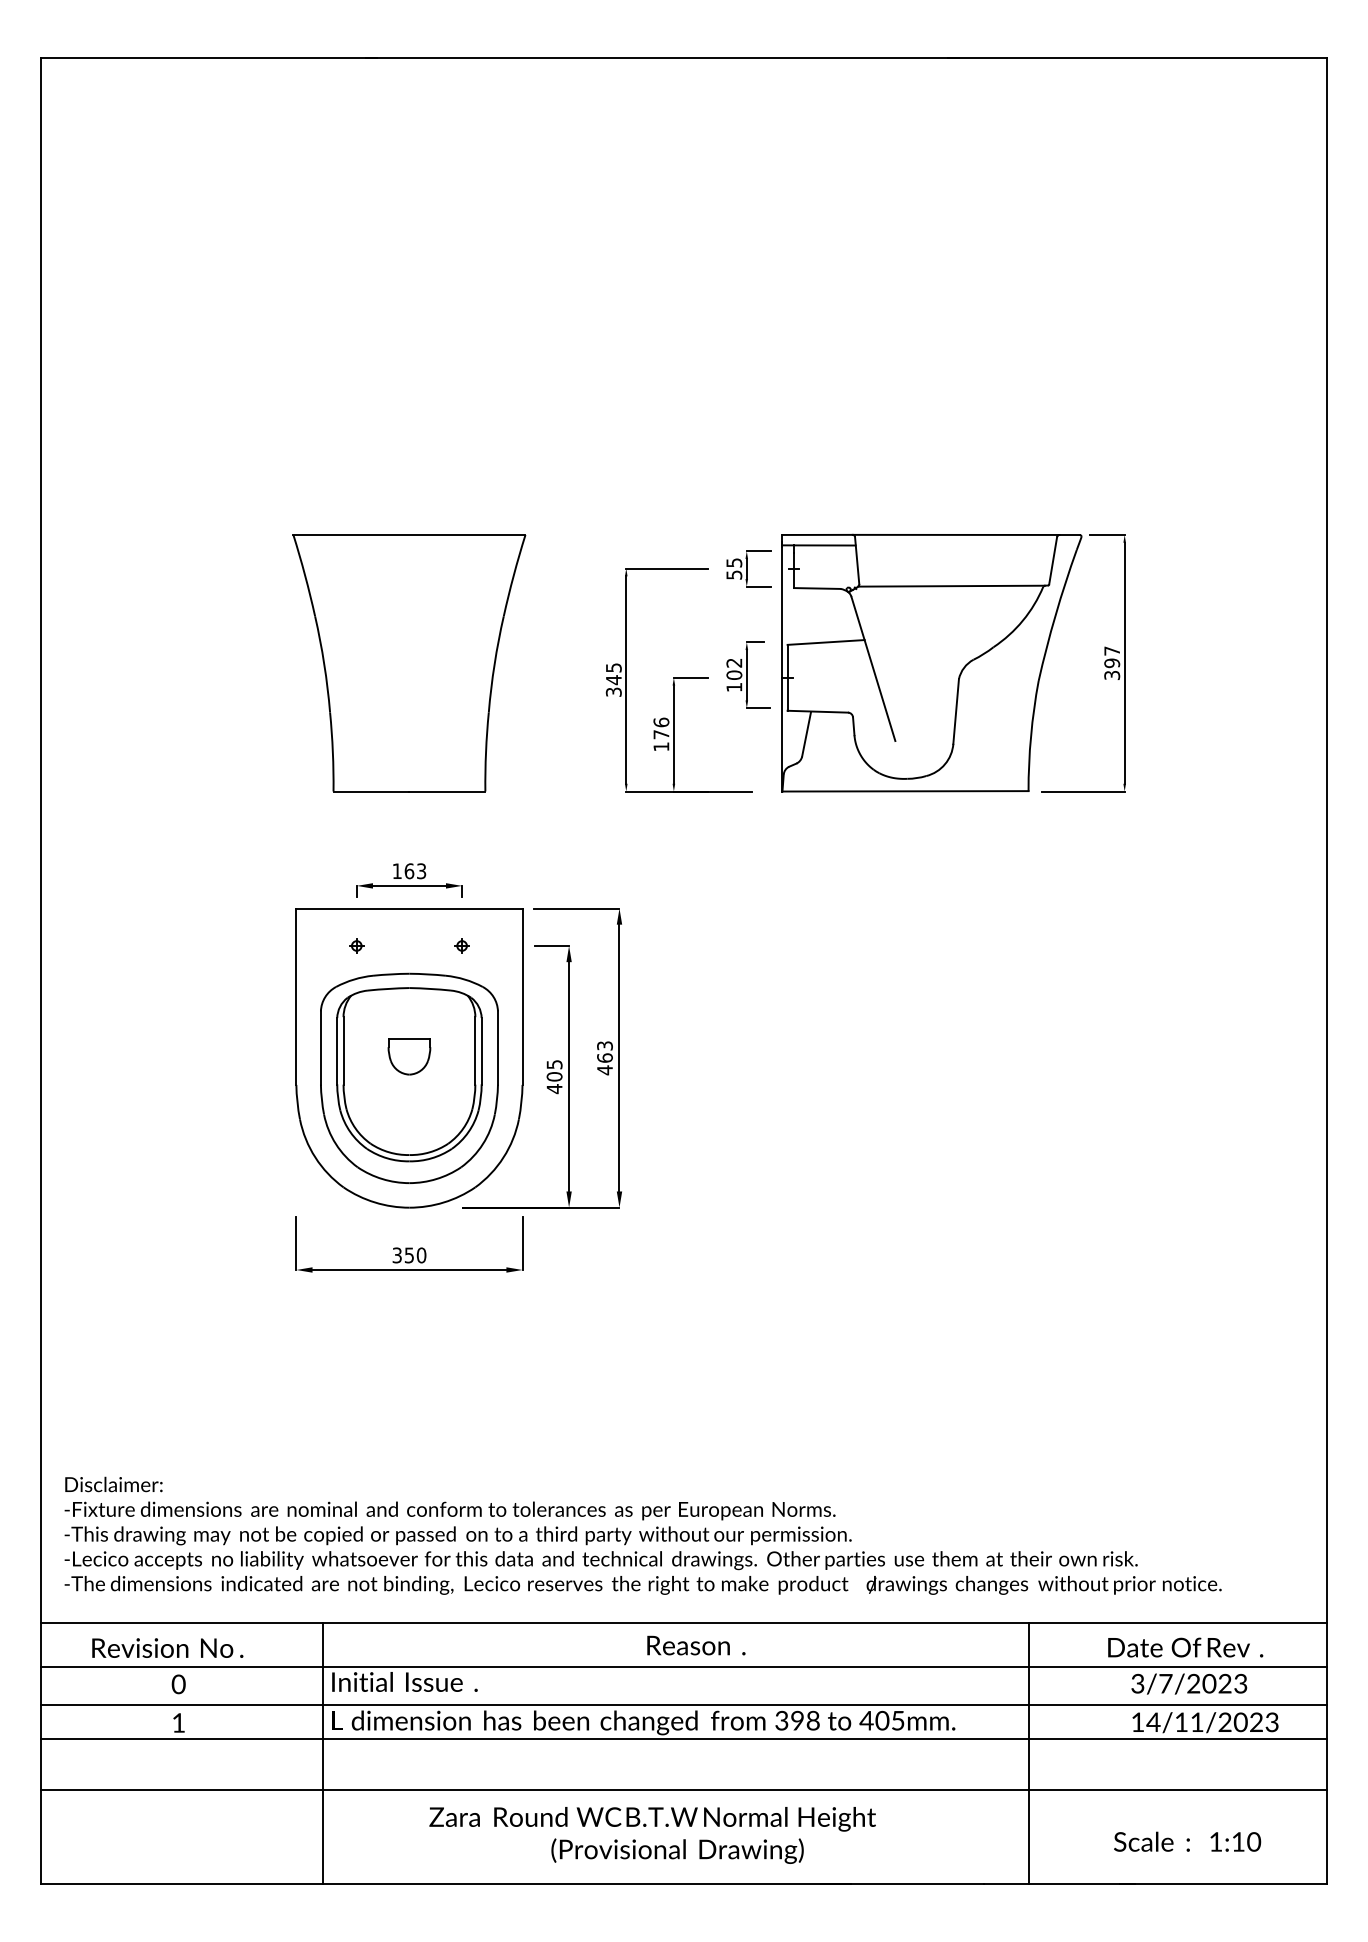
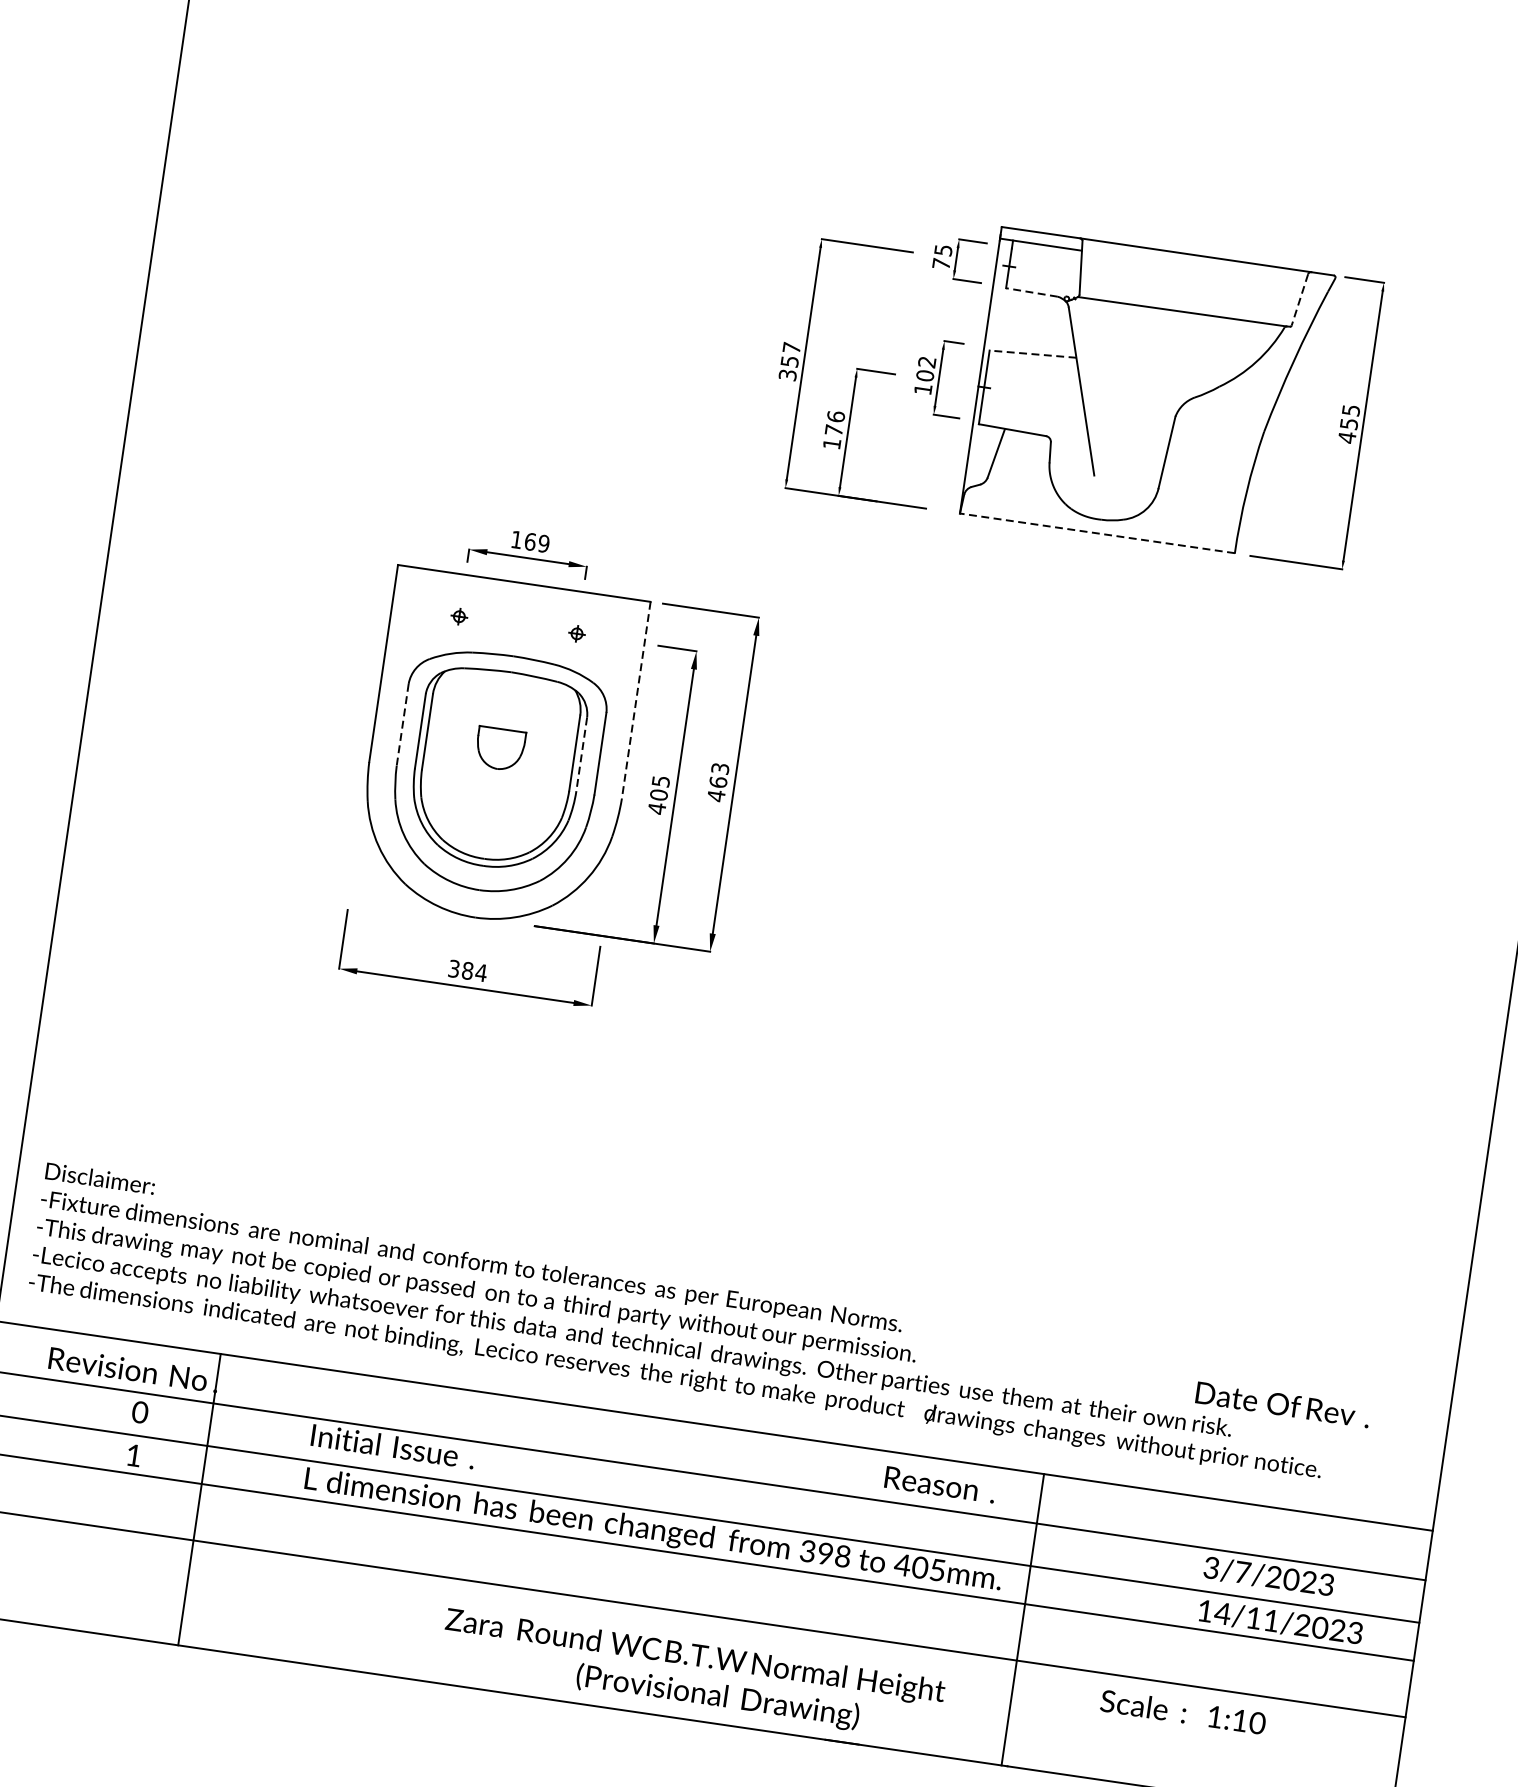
line: (1053, 560) -> (1300, 299), solid -> dashed
text: (734, 574) -> (941, 263), 55 -> 75
line: (816, 588) -> (1031, 292), solid -> dashed
line: (826, 642) -> (1033, 354), solid -> dashed
part: (409, 663) -> (564, 309), removed
text: (1112, 663) -> (1349, 424), 397 -> 455
text: (613, 674) -> (790, 355), 345 -> 357
line: (905, 791) -> (1097, 533), solid -> dashed
text: (421, 871) -> (543, 544), 163 -> 169
line: (522, 997) -> (636, 701), solid -> dashed
line: (320, 1048) -> (402, 725), solid -> dashed
line: (481, 1051) -> (581, 754), solid -> dashed
text: (415, 1255) -> (474, 971), 350 -> 384
text: (696, 1645) -> (940, 1484), moved
text: (1185, 1647) -> (1282, 1404), moved
line: (322, 1752) -> (199, 1498), moved
line: (1029, 1752) -> (1023, 1618), moved
text: (652, 1835) -> (692, 1675), moved
text: (1187, 1841) -> (1183, 1711), moved

